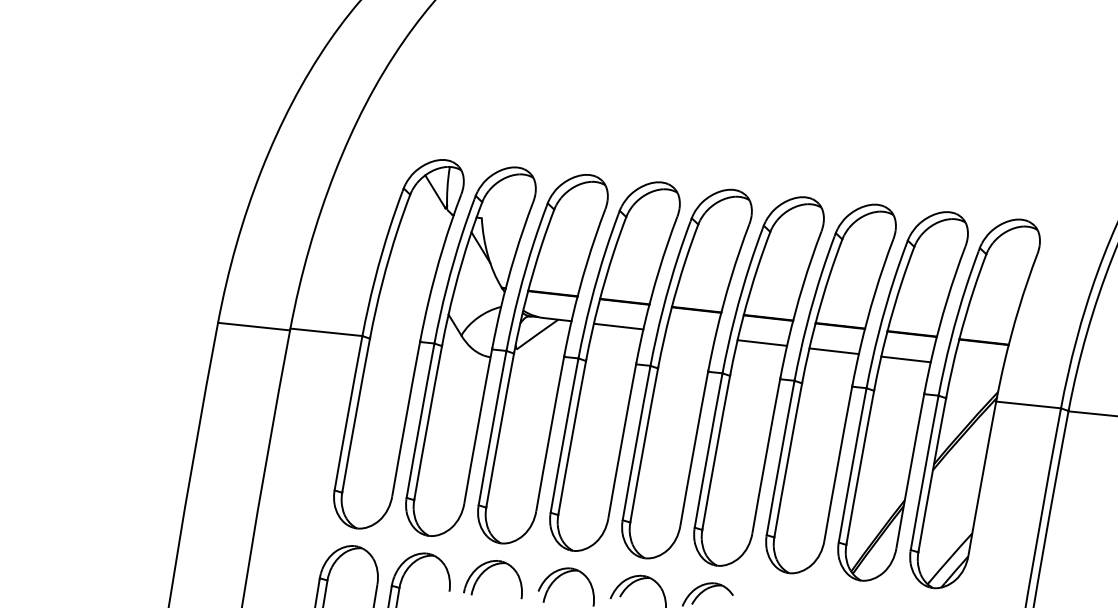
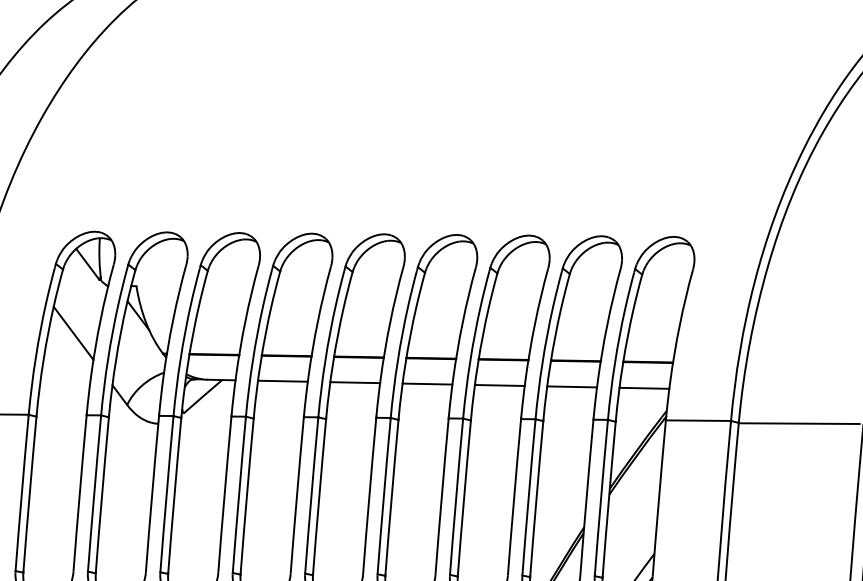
line: (414, 258) -> (73, 332), added
line: (690, 334) -> (355, 382), added
line: (977, 367) -> (644, 388), added

